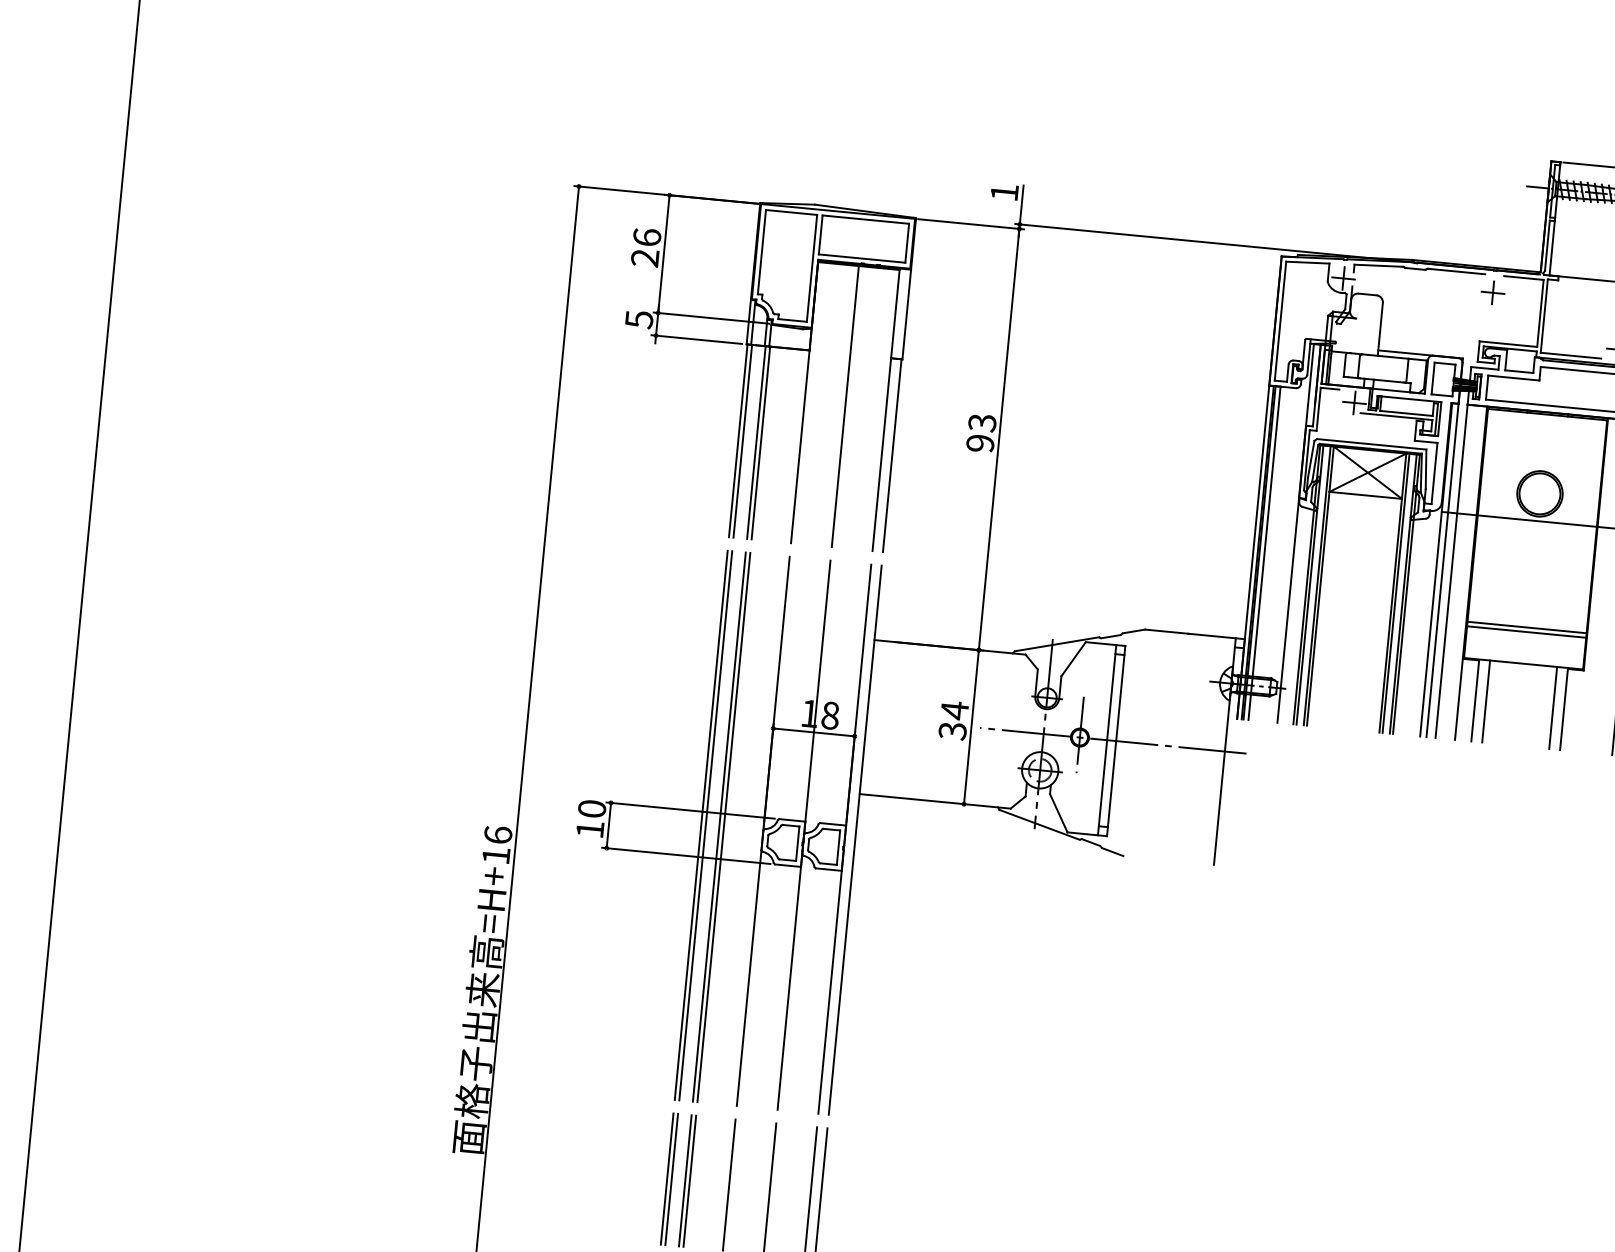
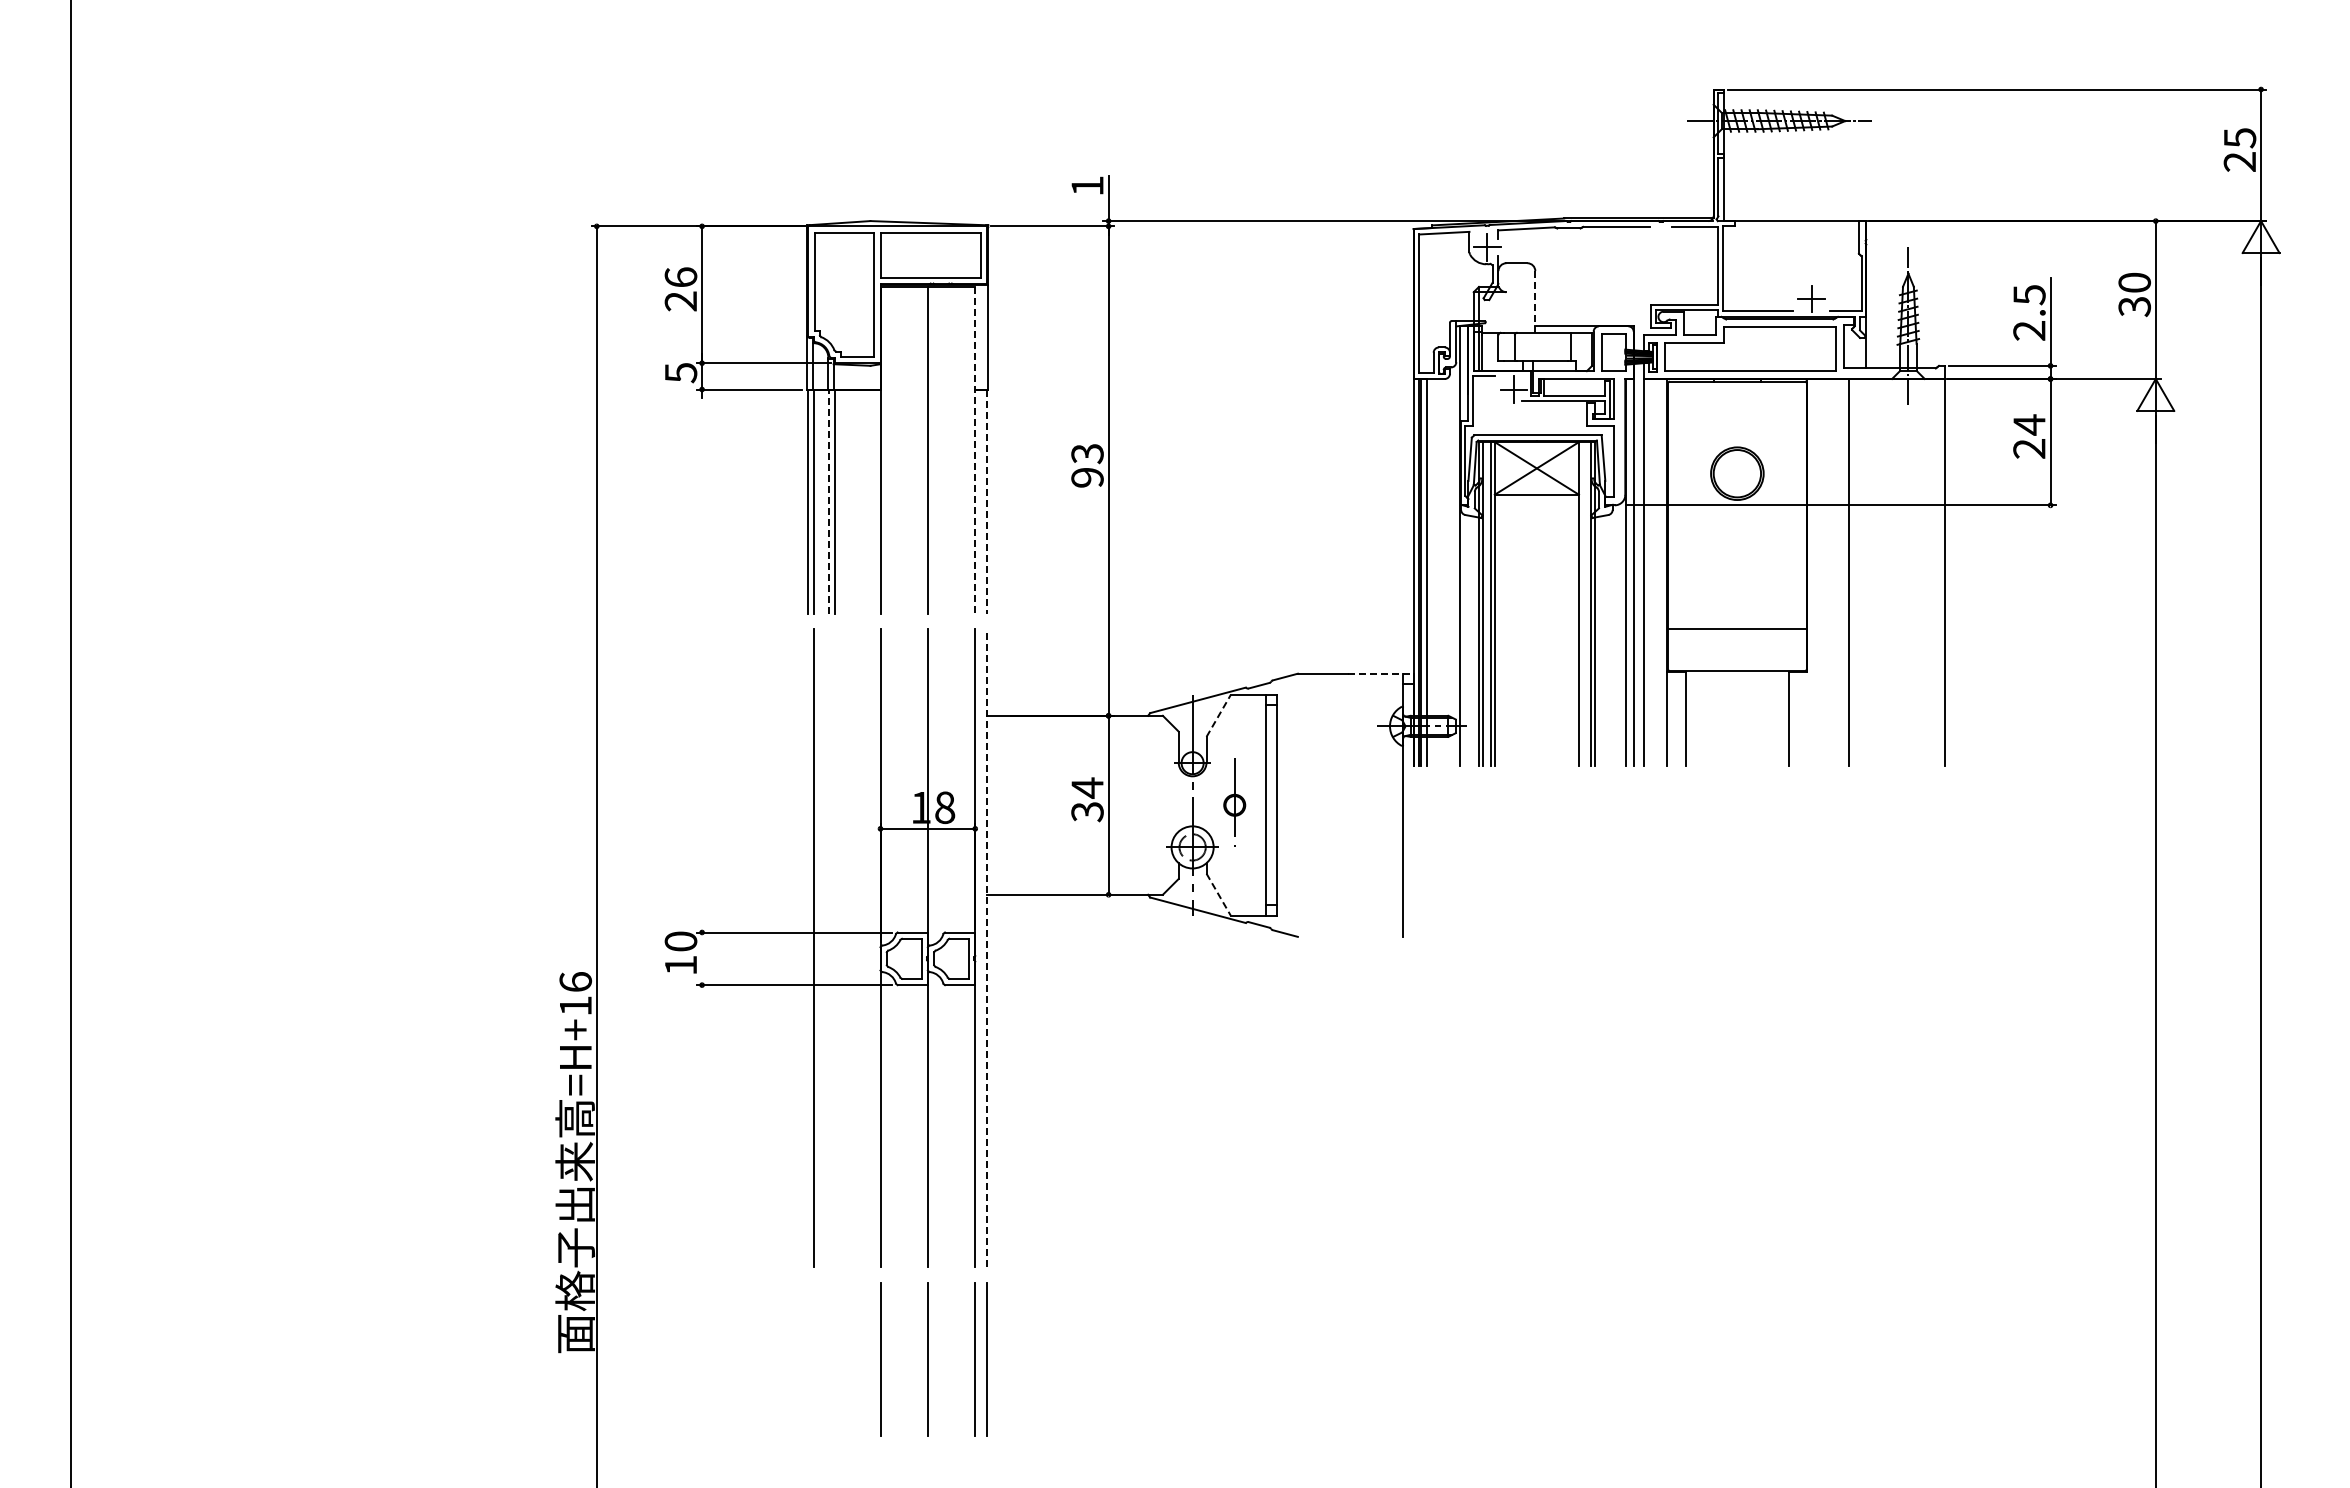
part: (1492, 292) -> (1660, 247), removed
line: (1380, 328) -> (1535, 301), solid -> dashed
line: (886, 410) -> (975, 450), solid -> dashed
line: (756, 442) -> (829, 501), solid -> dashed
line: (892, 456) -> (987, 502), solid -> dashed
line: (1395, 593) -> (1582, 604), removed
line: (1526, 632) -> (1737, 634), removed
line: (1216, 636) -> (1380, 673), solid -> dashed
line: (1073, 658) -> (1218, 715), solid -> dashed
line: (1486, 701) -> (1698, 718), removed
line: (1553, 707) -> (1776, 718), removed
line: (1113, 740) -> (1273, 805), removed
line: (1058, 813) -> (1218, 895), solid -> dashed
line: (609, 825) -> (702, 958), removed
line: (701, 825) -> (808, 948), removed
line: (719, 827) -> (829, 948), removed
line: (723, 827) -> (834, 948), removed
line: (855, 839) -> (987, 947), solid -> dashed
line: (667, 1179) -> (808, 1359), removed
line: (671, 1179) -> (813, 1359), removed
line: (685, 1180) -> (829, 1359), removed
line: (689, 1181) -> (834, 1359), removed

